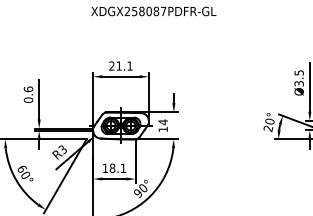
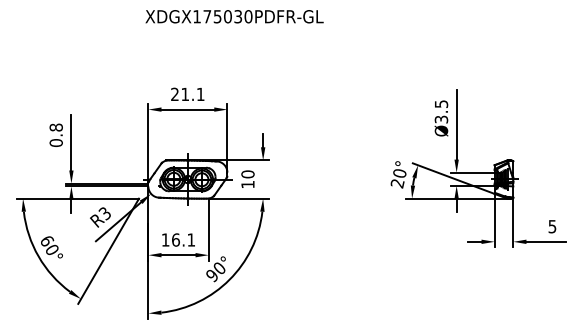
text: (145, 11) -> (222, 16), XDGX258087PDFR-GL -> XDGX175030PDFR-GL
text: (28, 89) -> (55, 127), 0.6 -> 0.8
text: (162, 122) -> (247, 174), 14 -> 10
text: (112, 168) -> (175, 239), 18.1 -> 16.1

